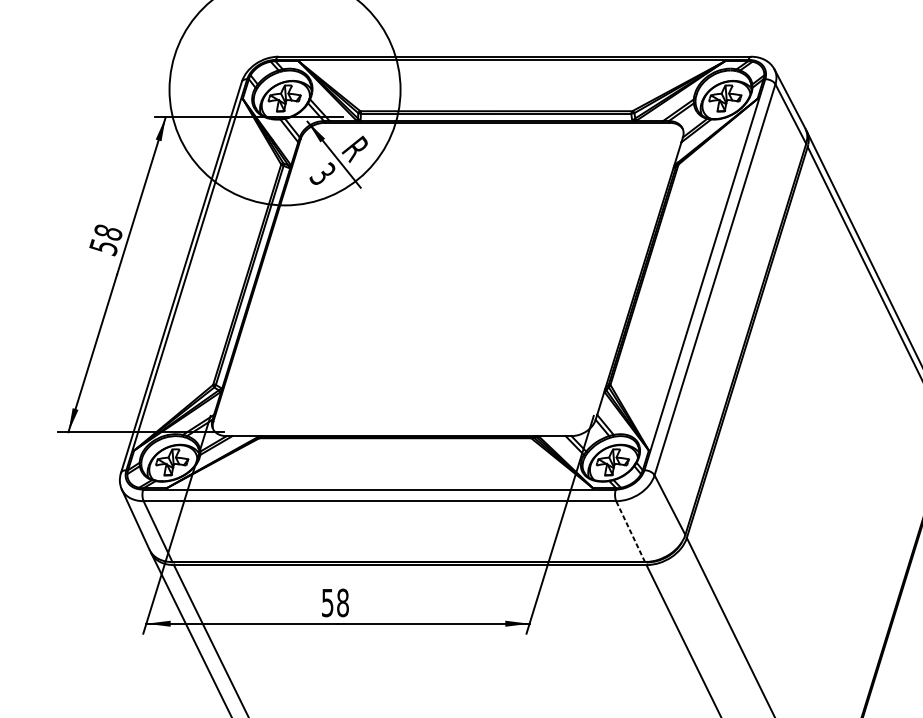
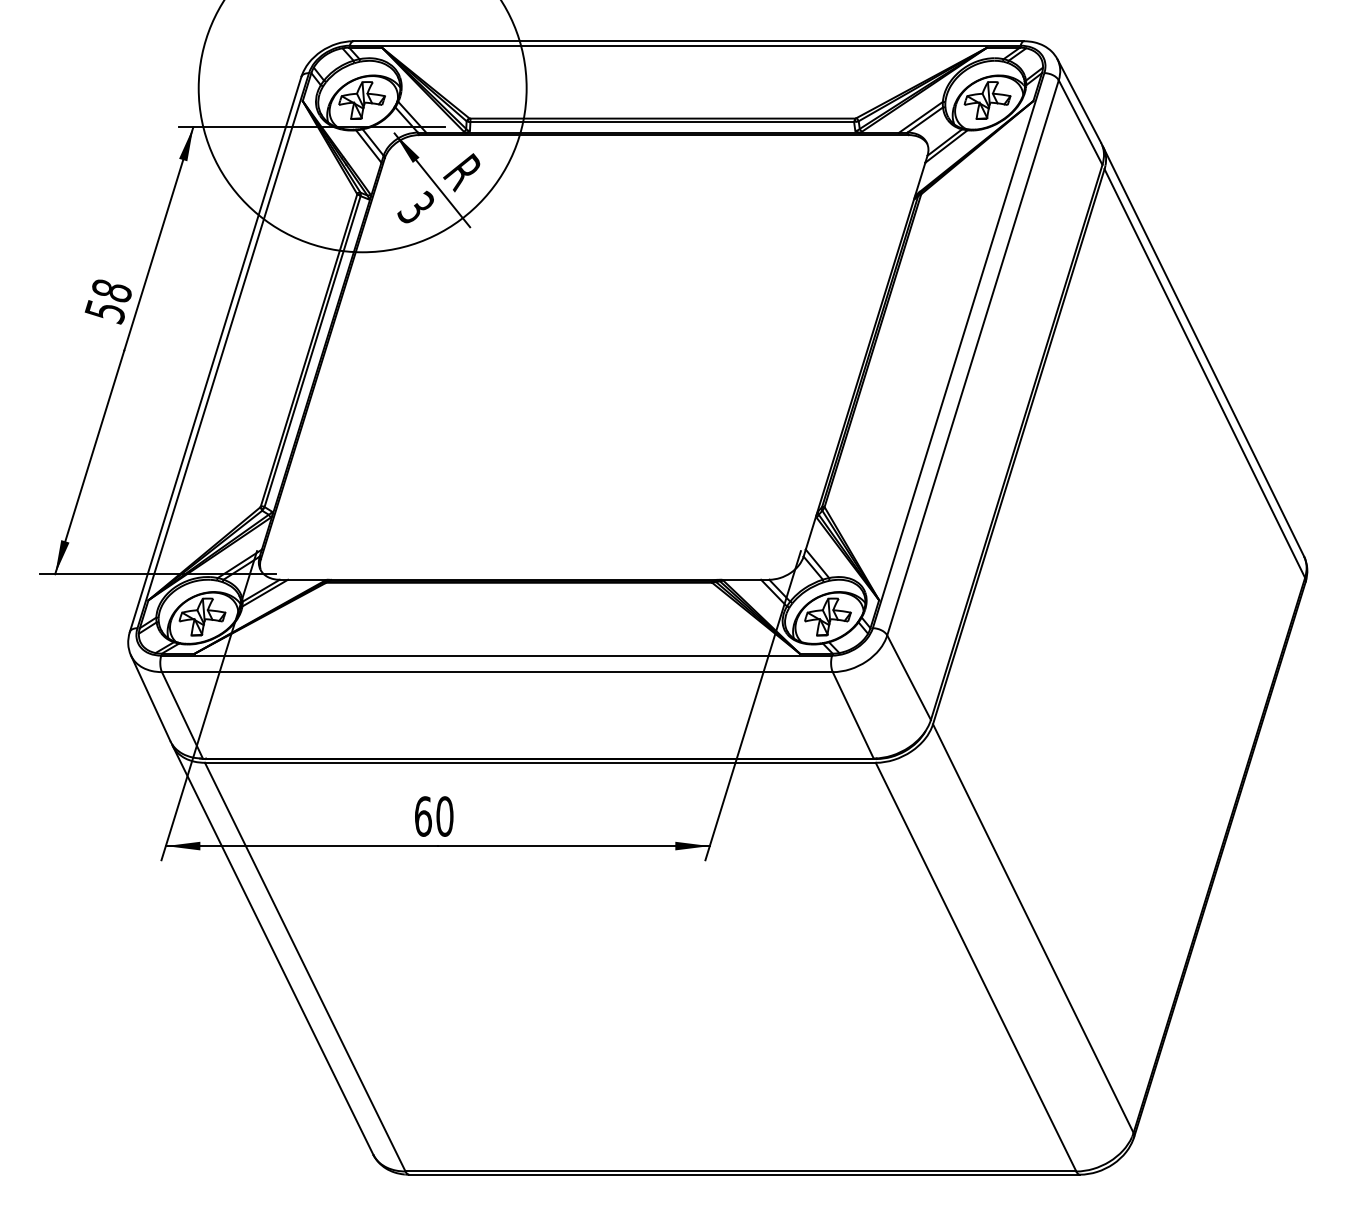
line: (630, 531) -> (853, 715), dashed -> solid
text: (335, 602) -> (434, 816), 58 -> 60

